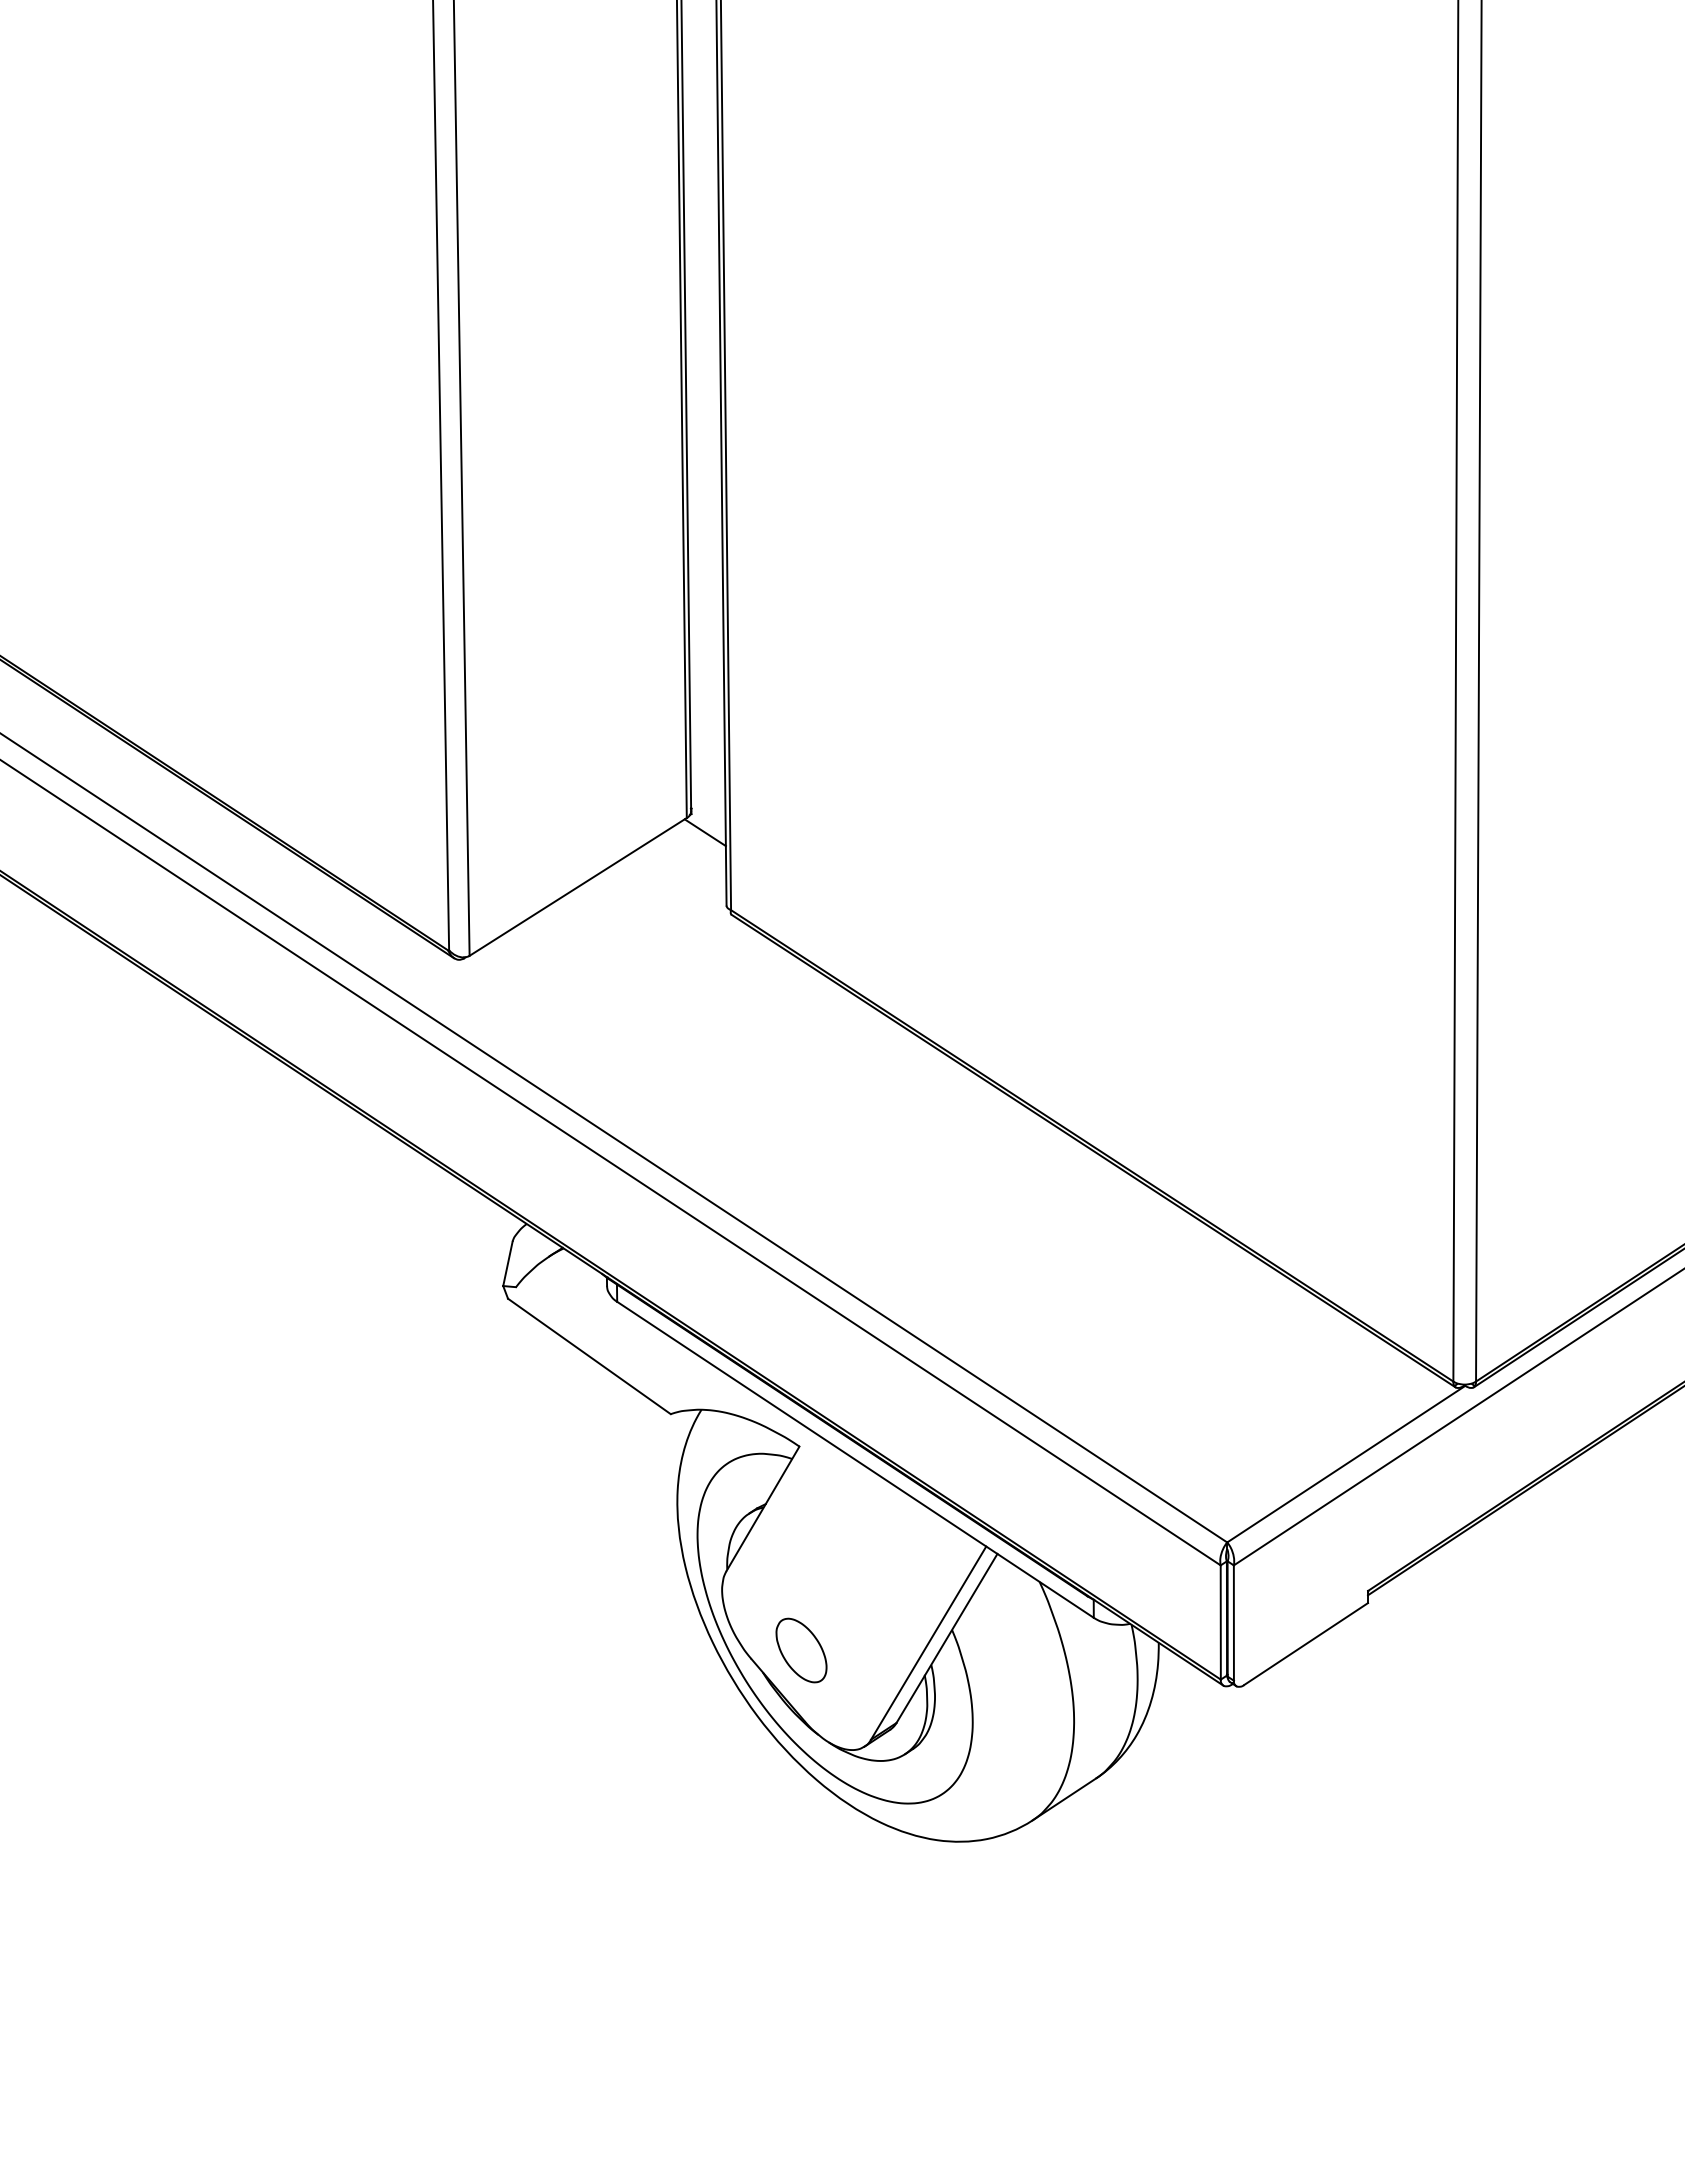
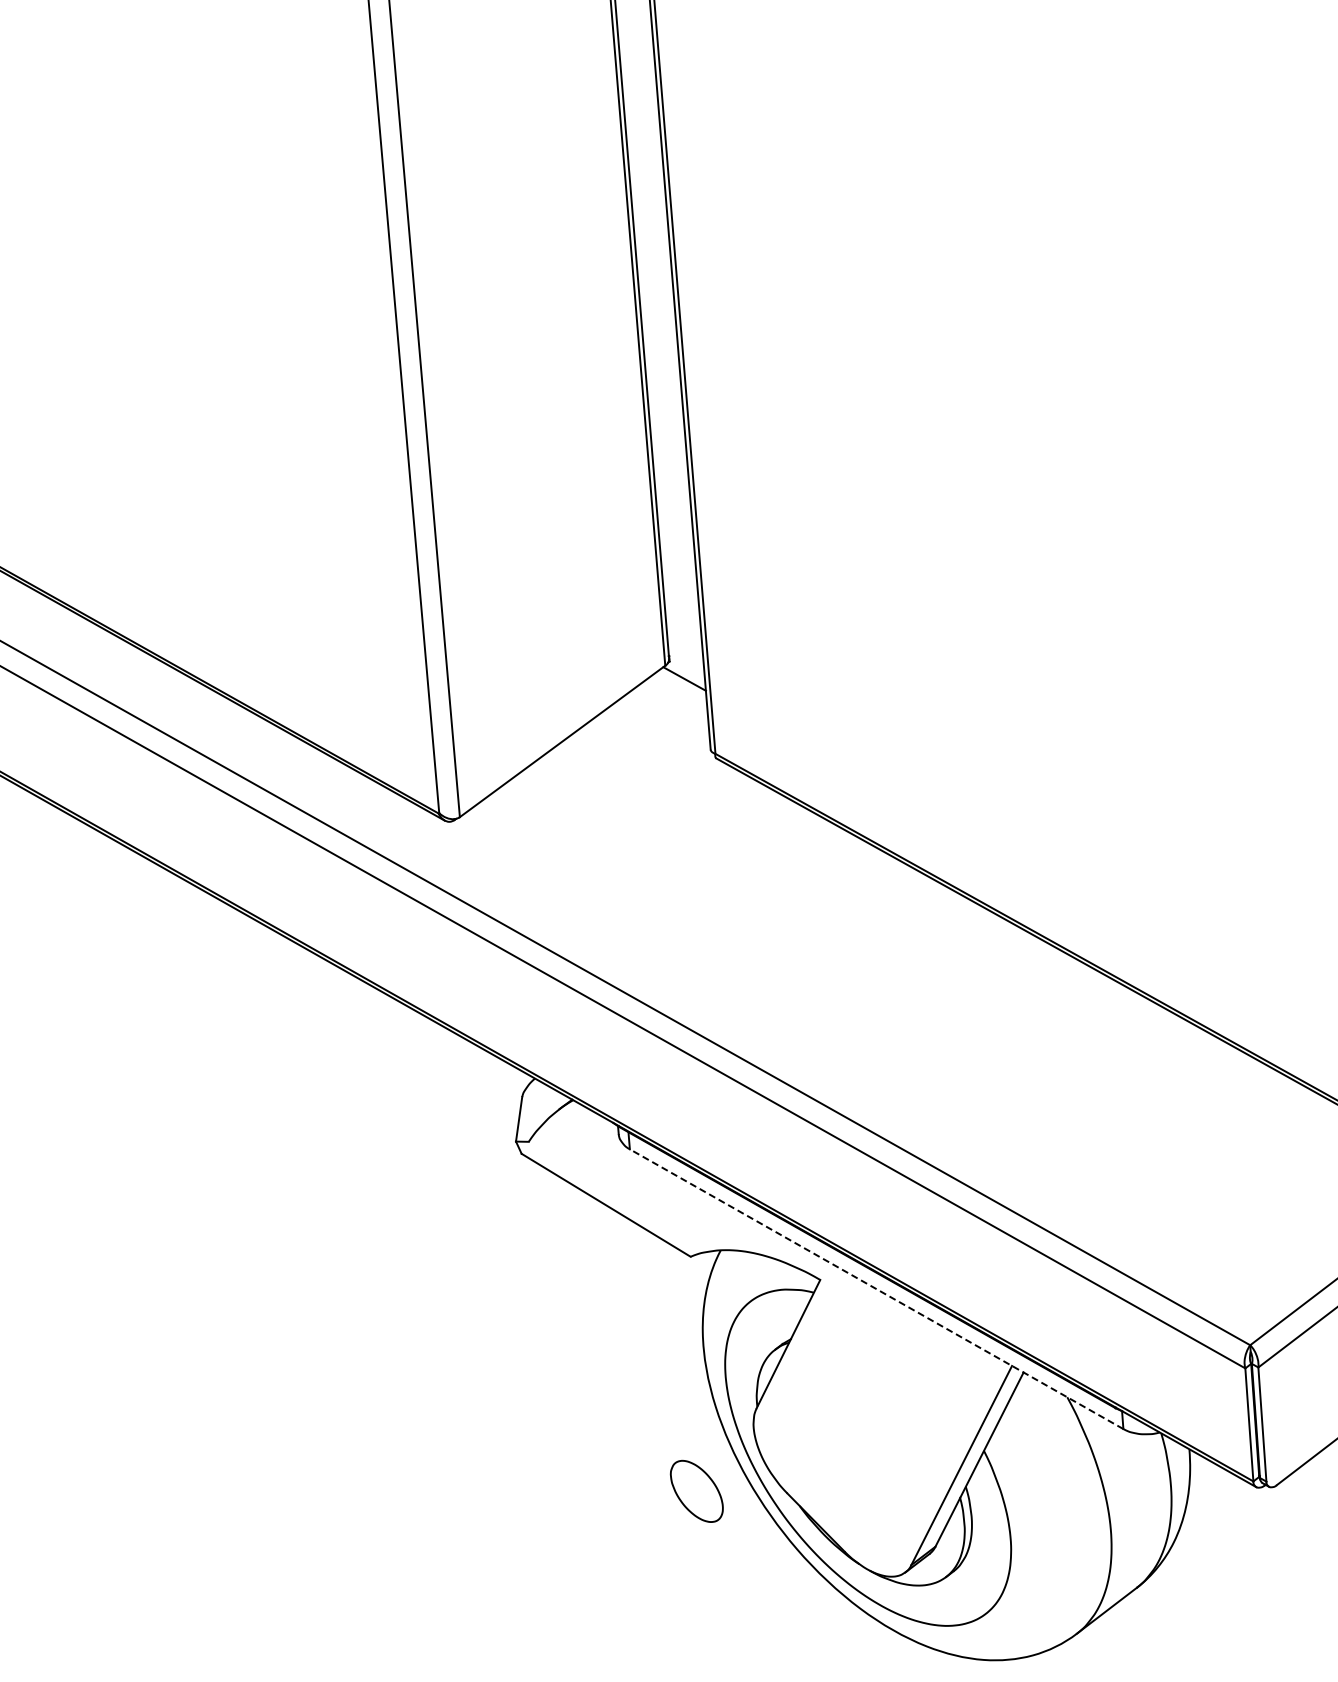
line: (855, 1459) -> (876, 1288), solid -> dashed
part: (801, 1650) -> (696, 1491), moved

